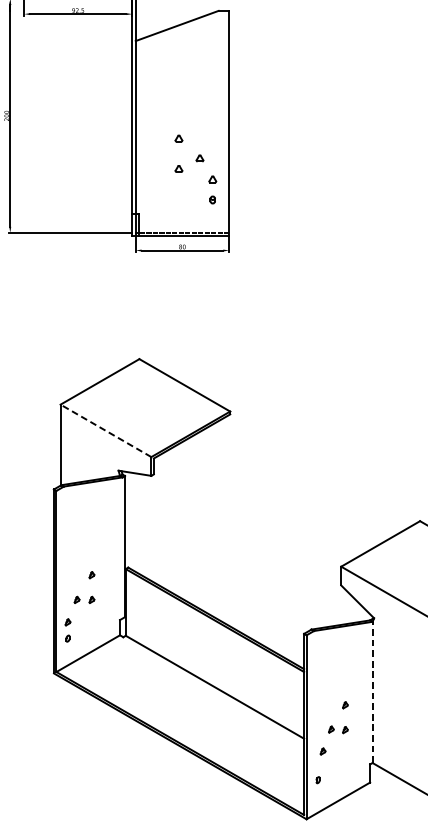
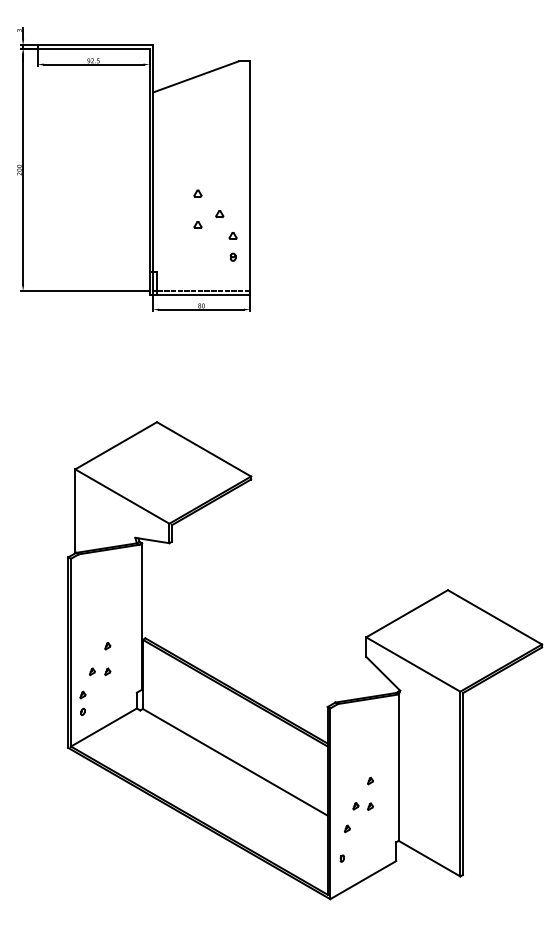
line: (105, 430) -> (121, 496), dashed -> solid
line: (372, 692) -> (398, 767), dashed -> solid

